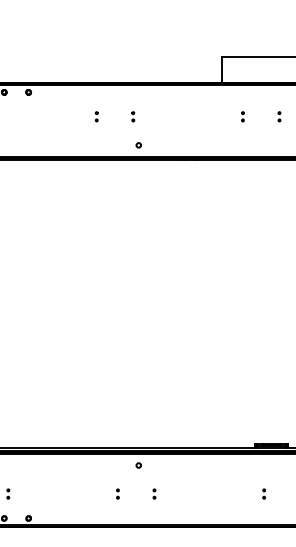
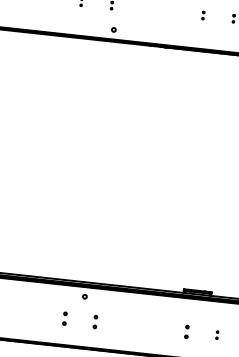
part: (117, 493) -> (64, 318), size x1.6
part: (154, 493) -> (95, 321), size x1.6
part: (263, 493) -> (186, 331), size x1.6

